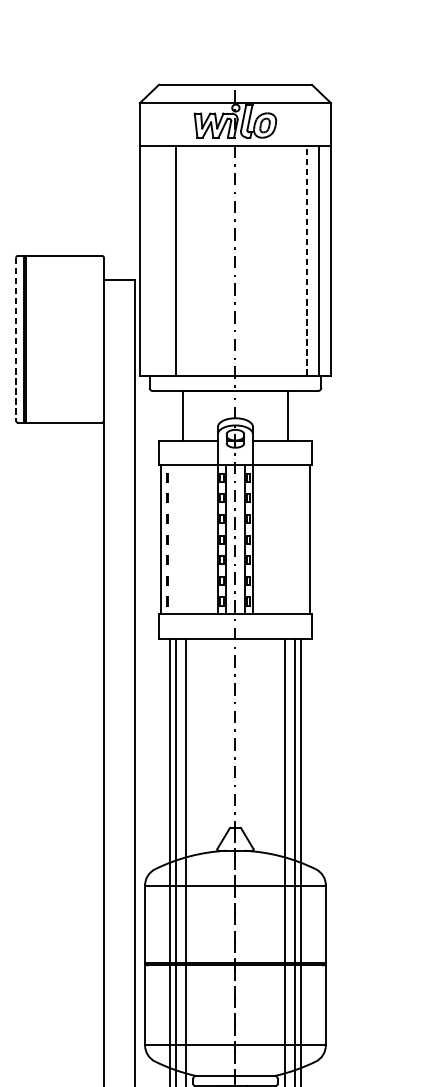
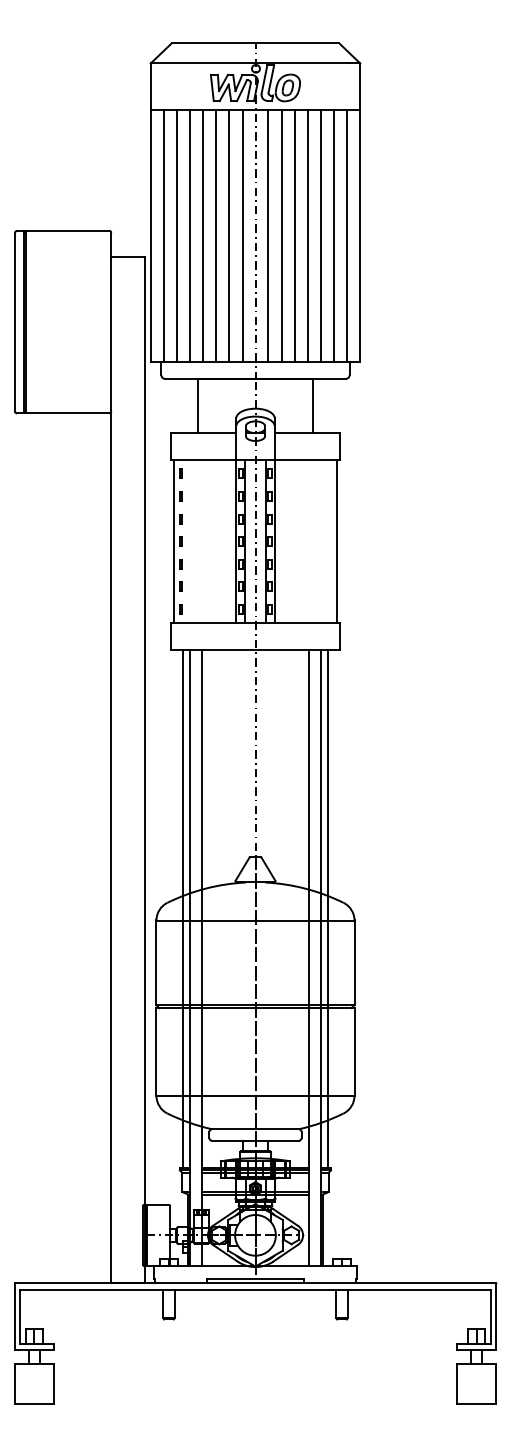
line: (152, 261) -> (164, 236), added
line: (164, 261) -> (177, 236), added
line: (188, 261) -> (203, 236), added
line: (199, 261) -> (216, 236), added
line: (211, 261) -> (229, 236), added
line: (223, 261) -> (242, 236), added
line: (247, 261) -> (268, 236), added
line: (259, 261) -> (281, 236), added
line: (271, 261) -> (294, 236), added
line: (282, 261) -> (307, 236), added
line: (294, 261) -> (320, 236), added
line: (306, 261) -> (333, 236), dashed -> solid
line: (16, 339) -> (15, 322), dashed -> solid

